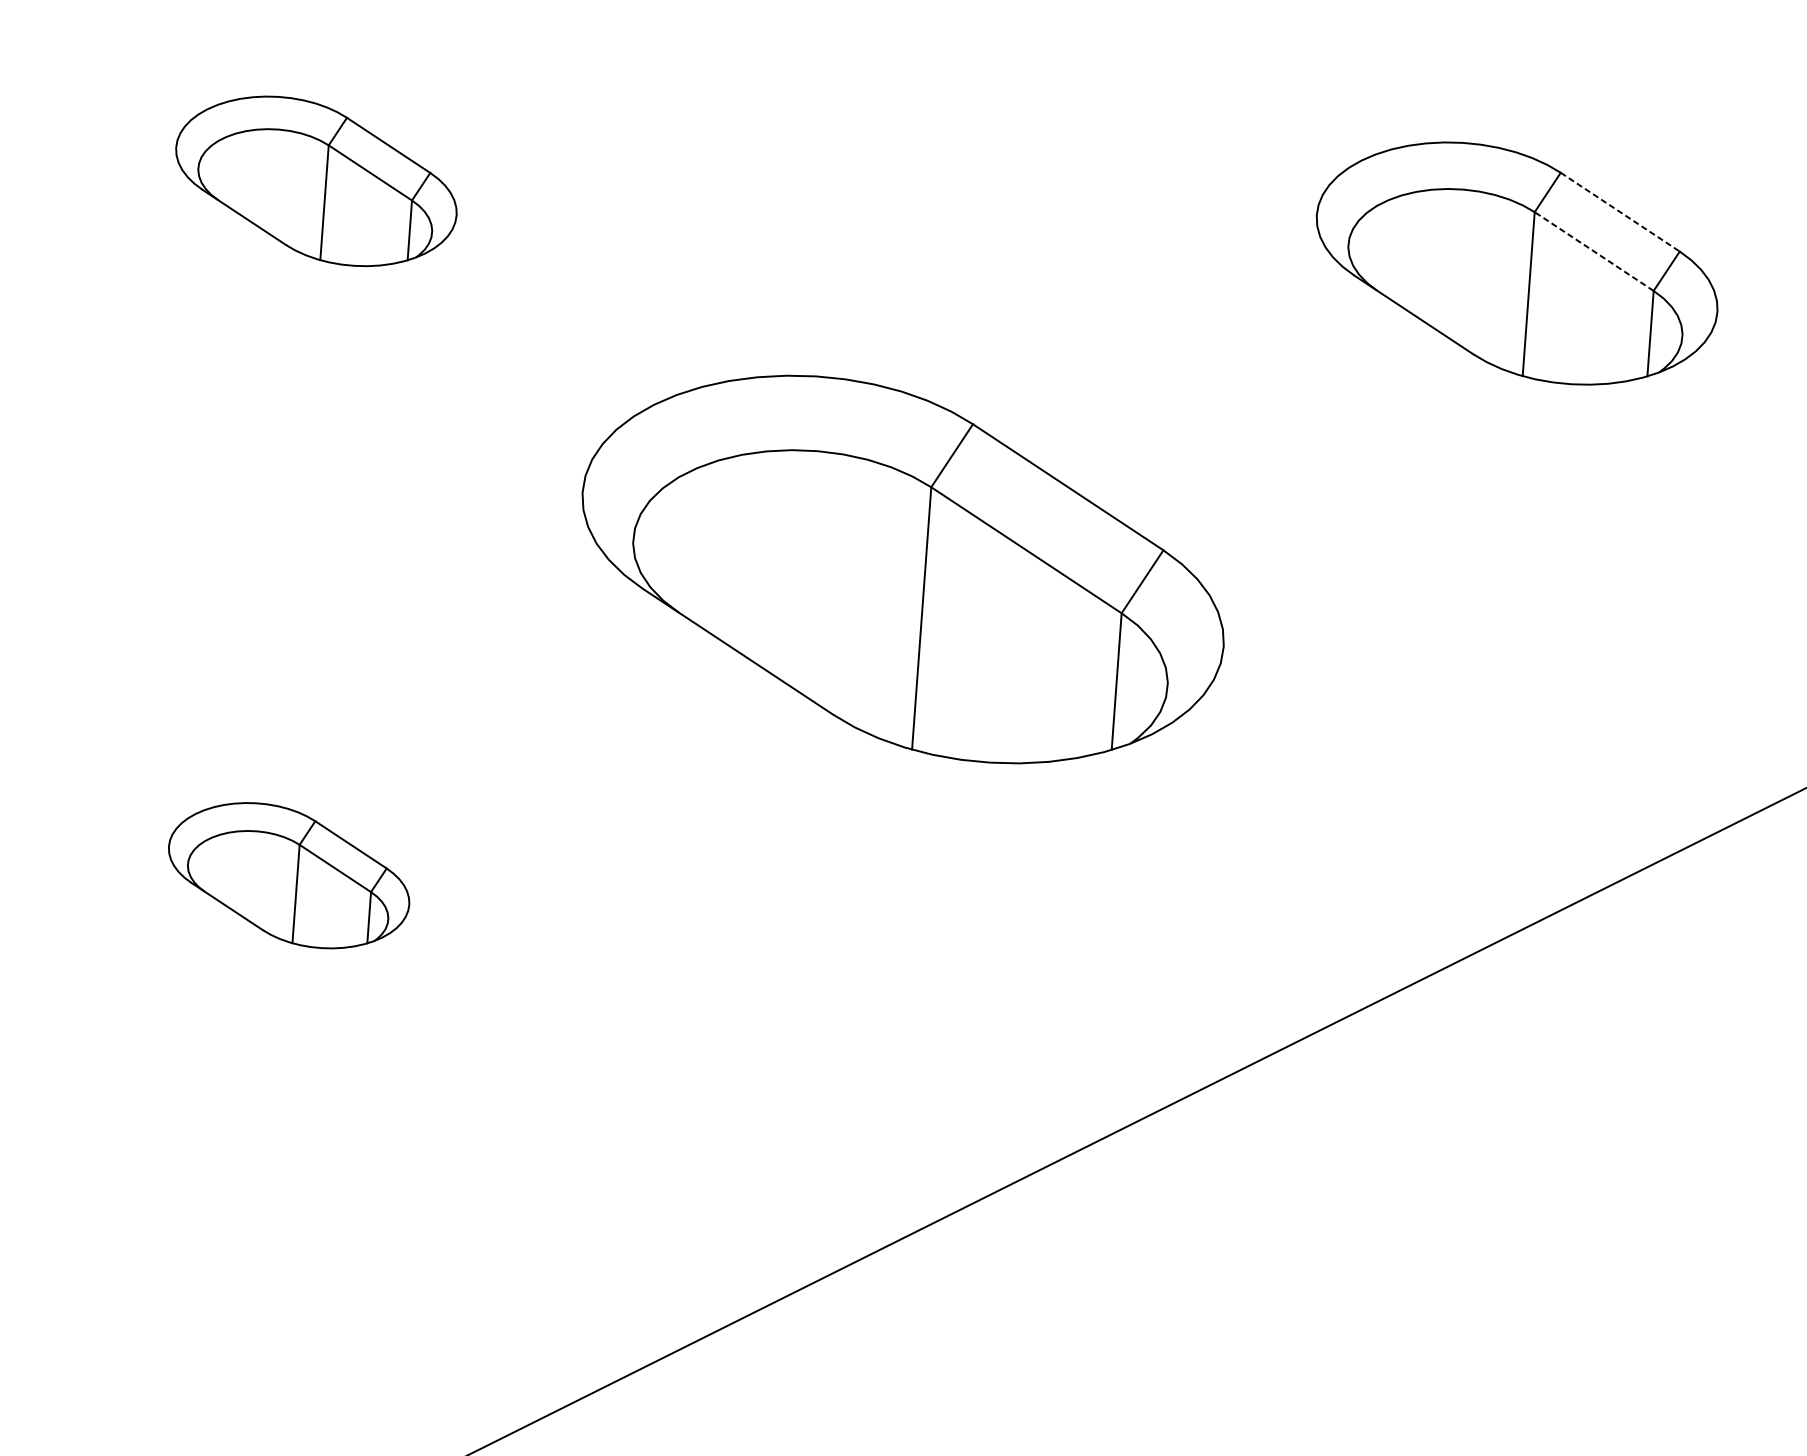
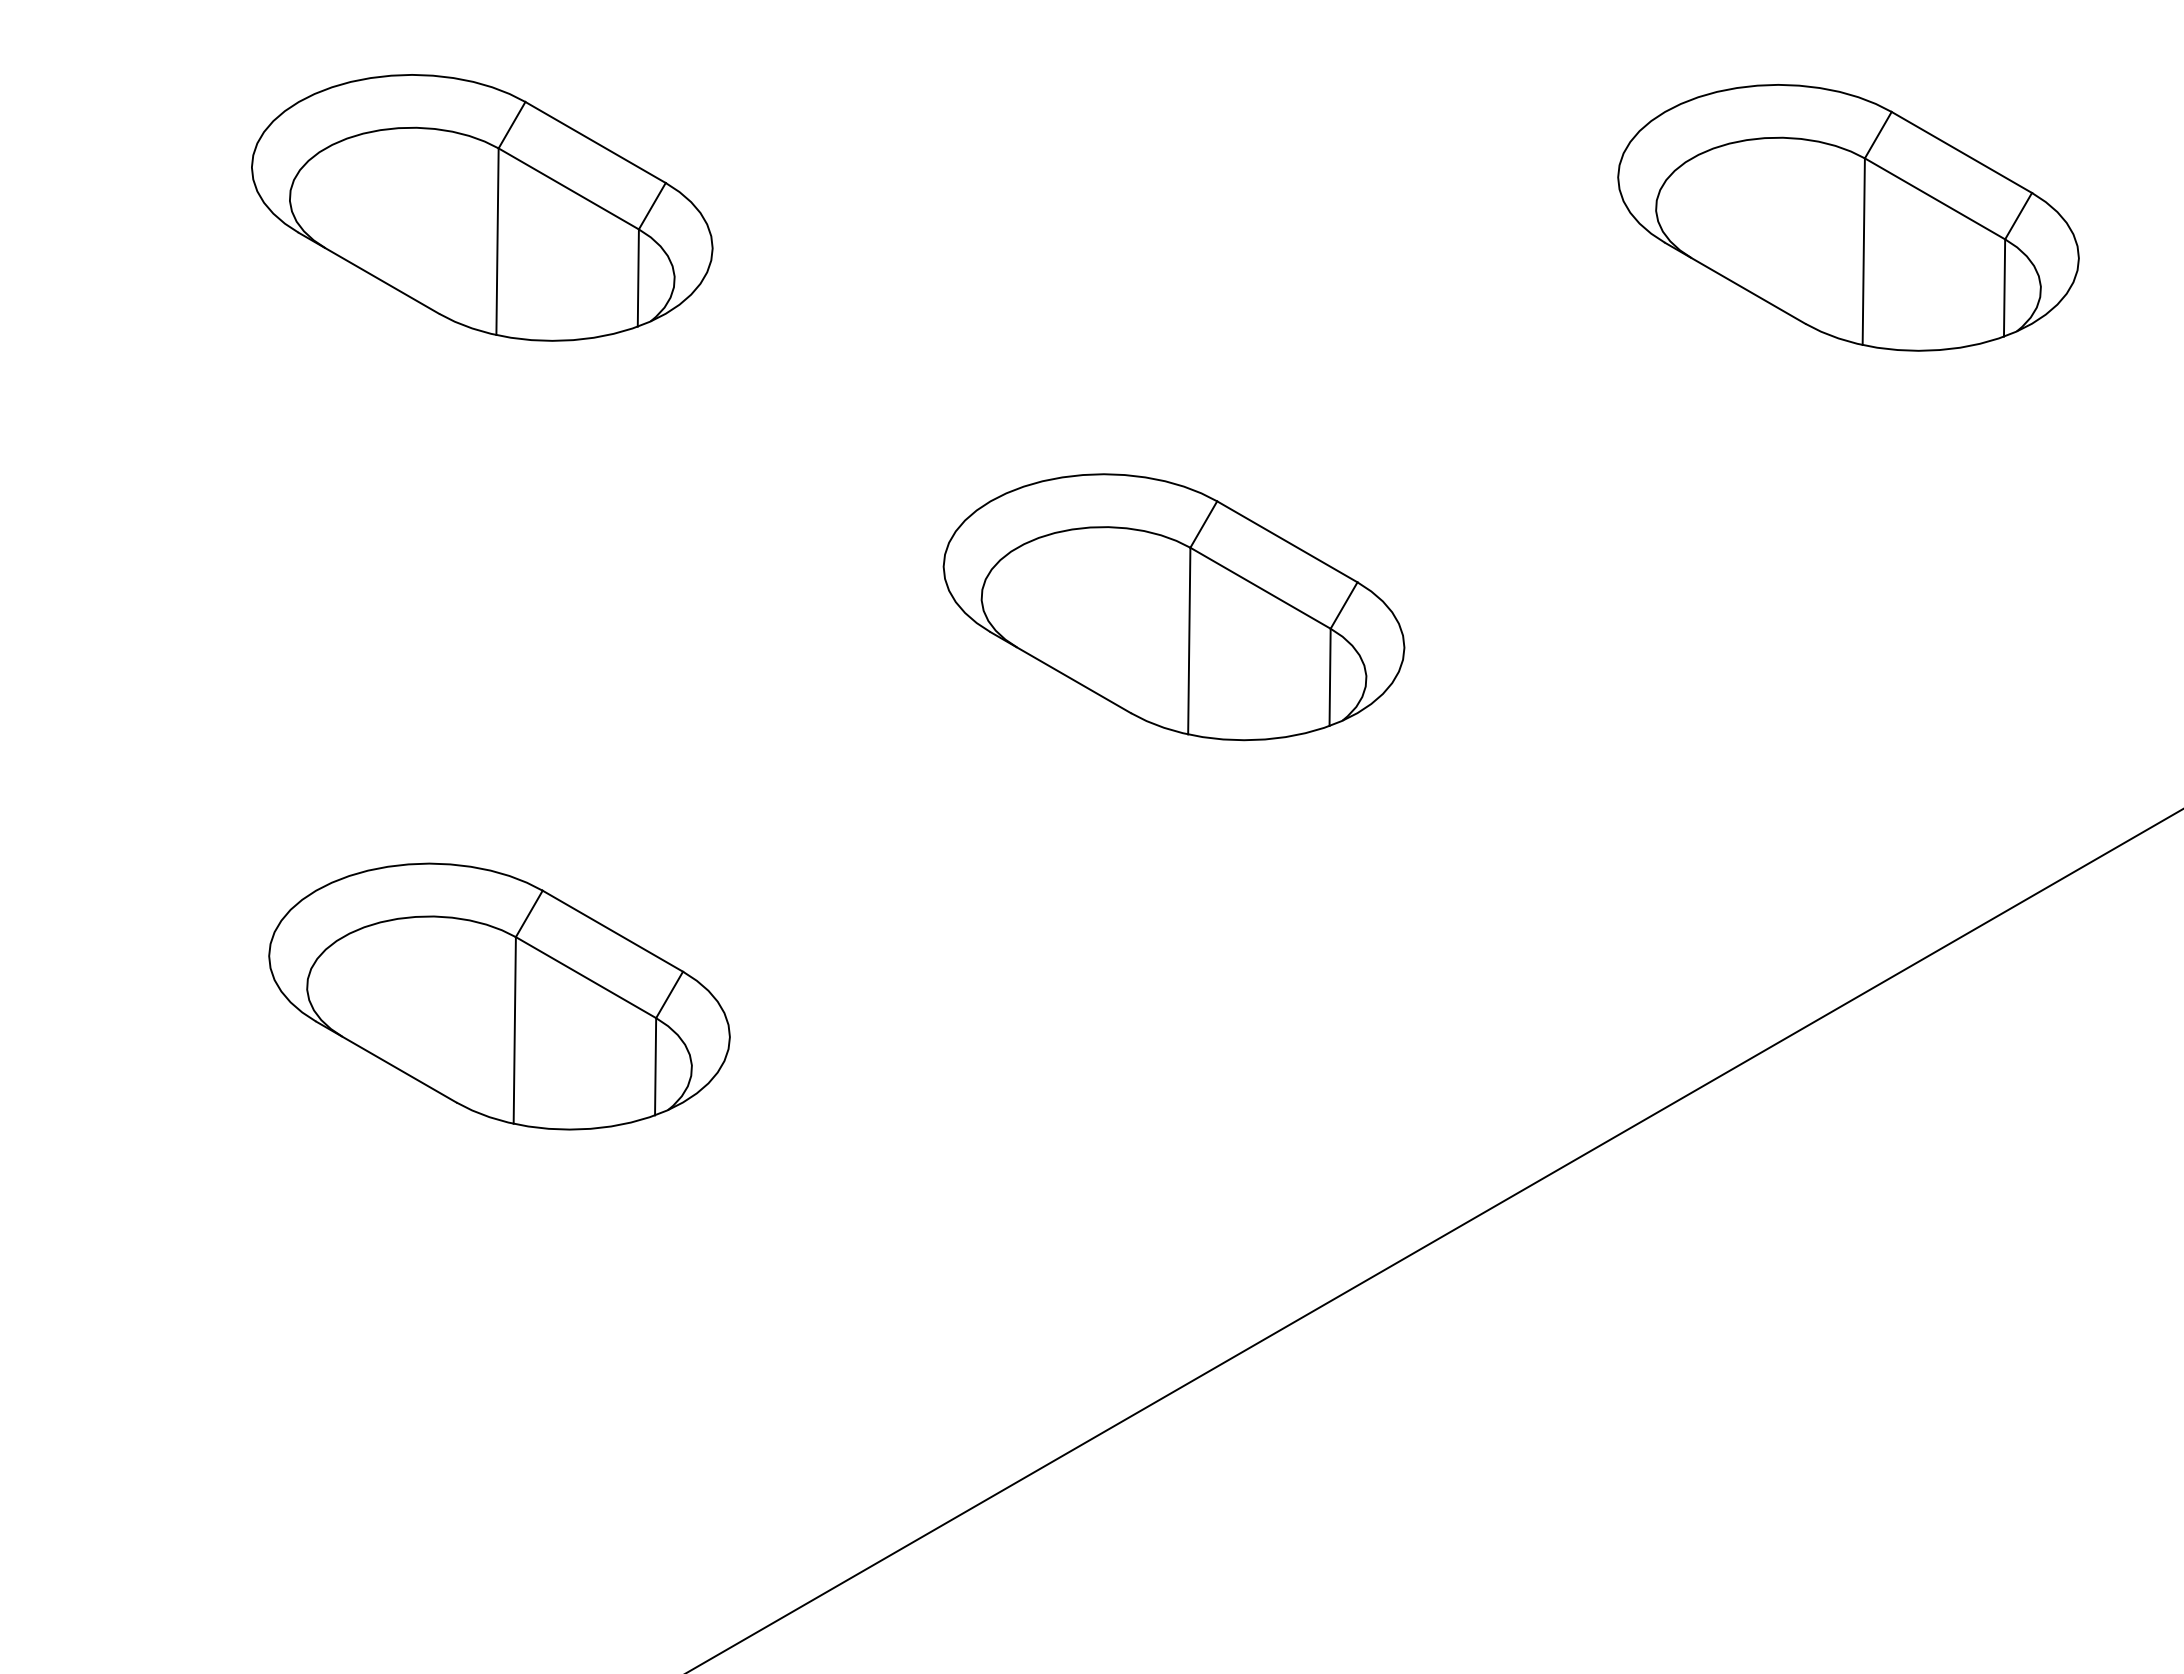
part: (316, 181) -> (482, 207), size x1.43
line: (1620, 212) -> (1962, 152), dashed -> solid
line: (1594, 251) -> (1935, 198), dashed -> solid
part: (902, 569) -> (1173, 607), size x0.62
part: (289, 875) -> (499, 996), size x1.67

